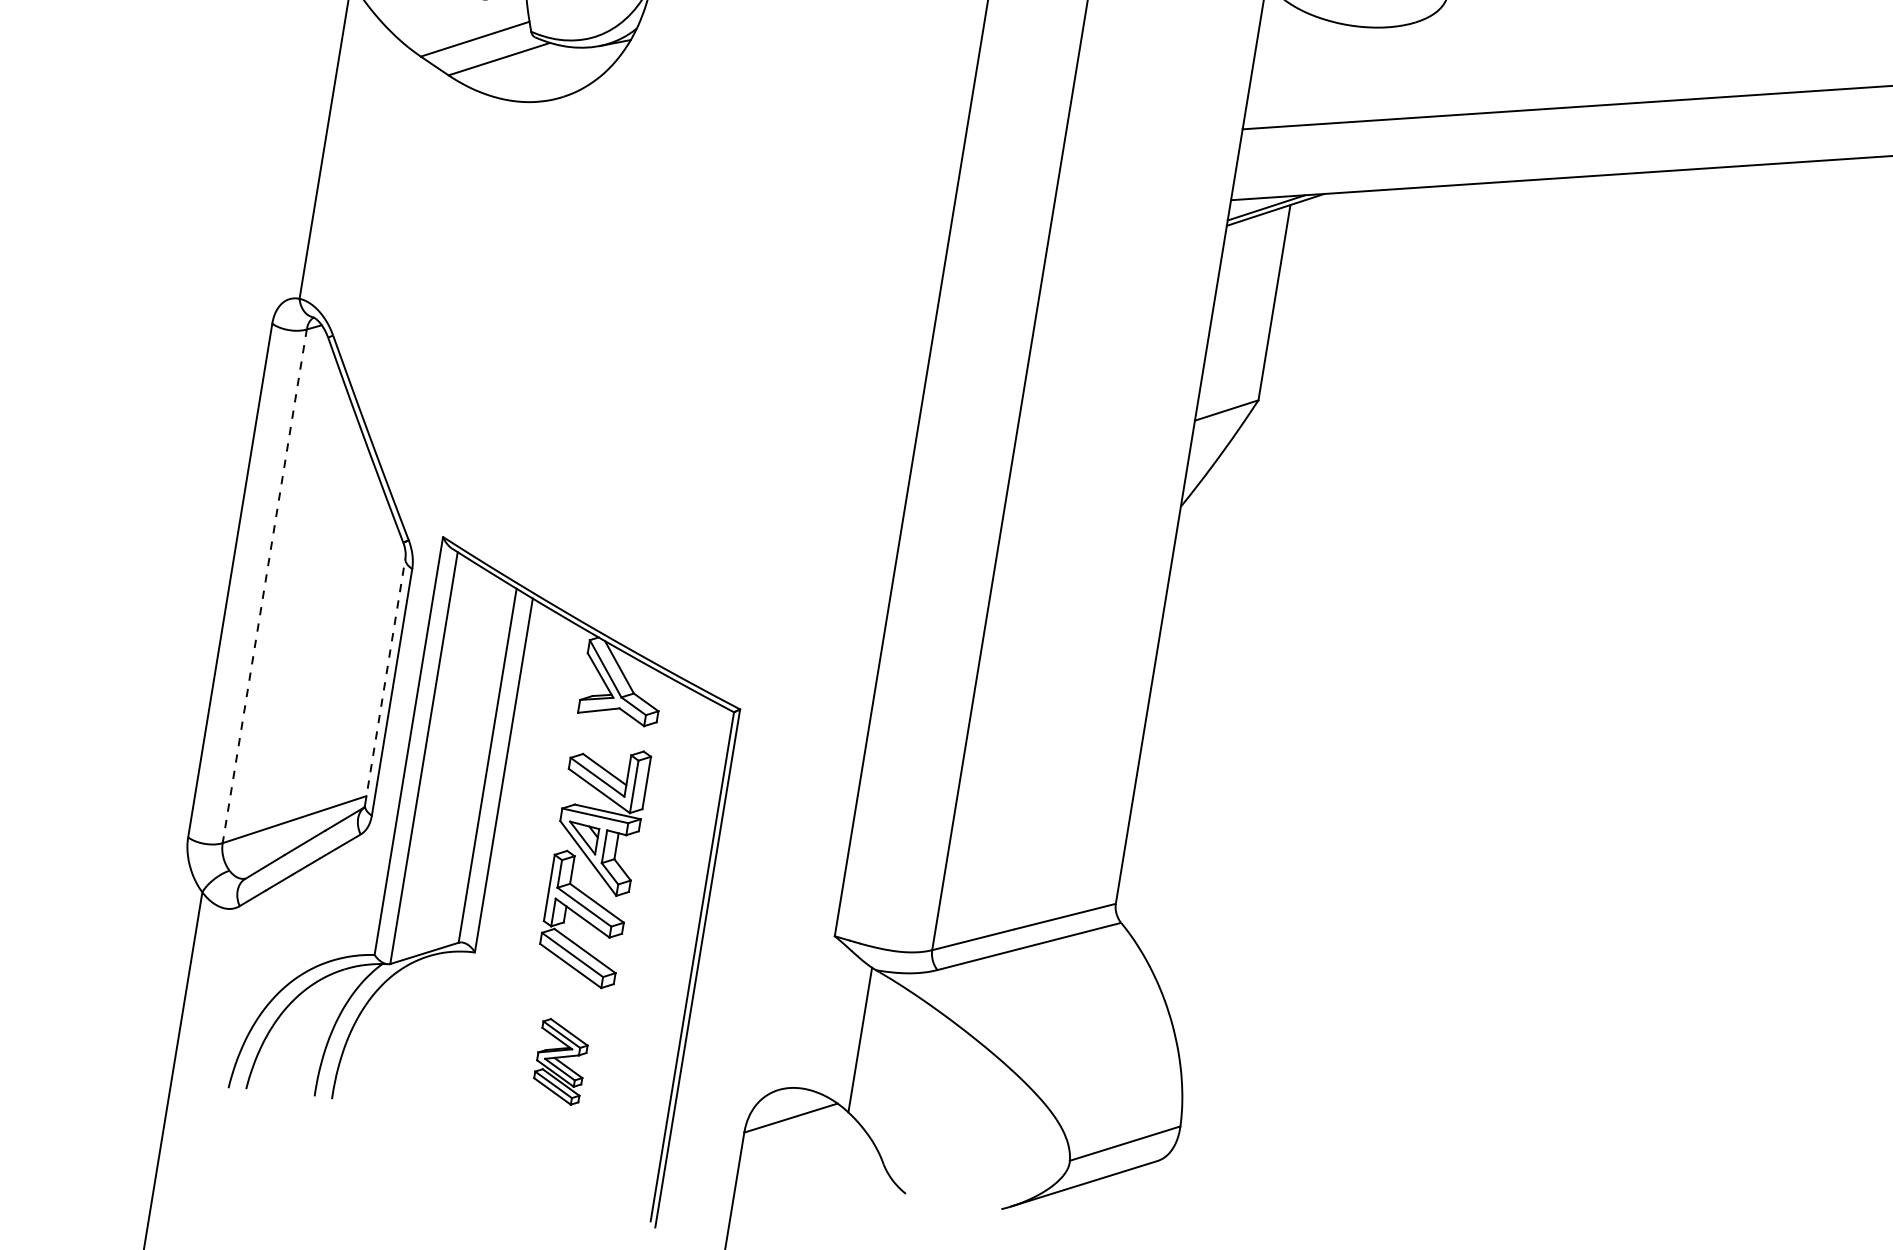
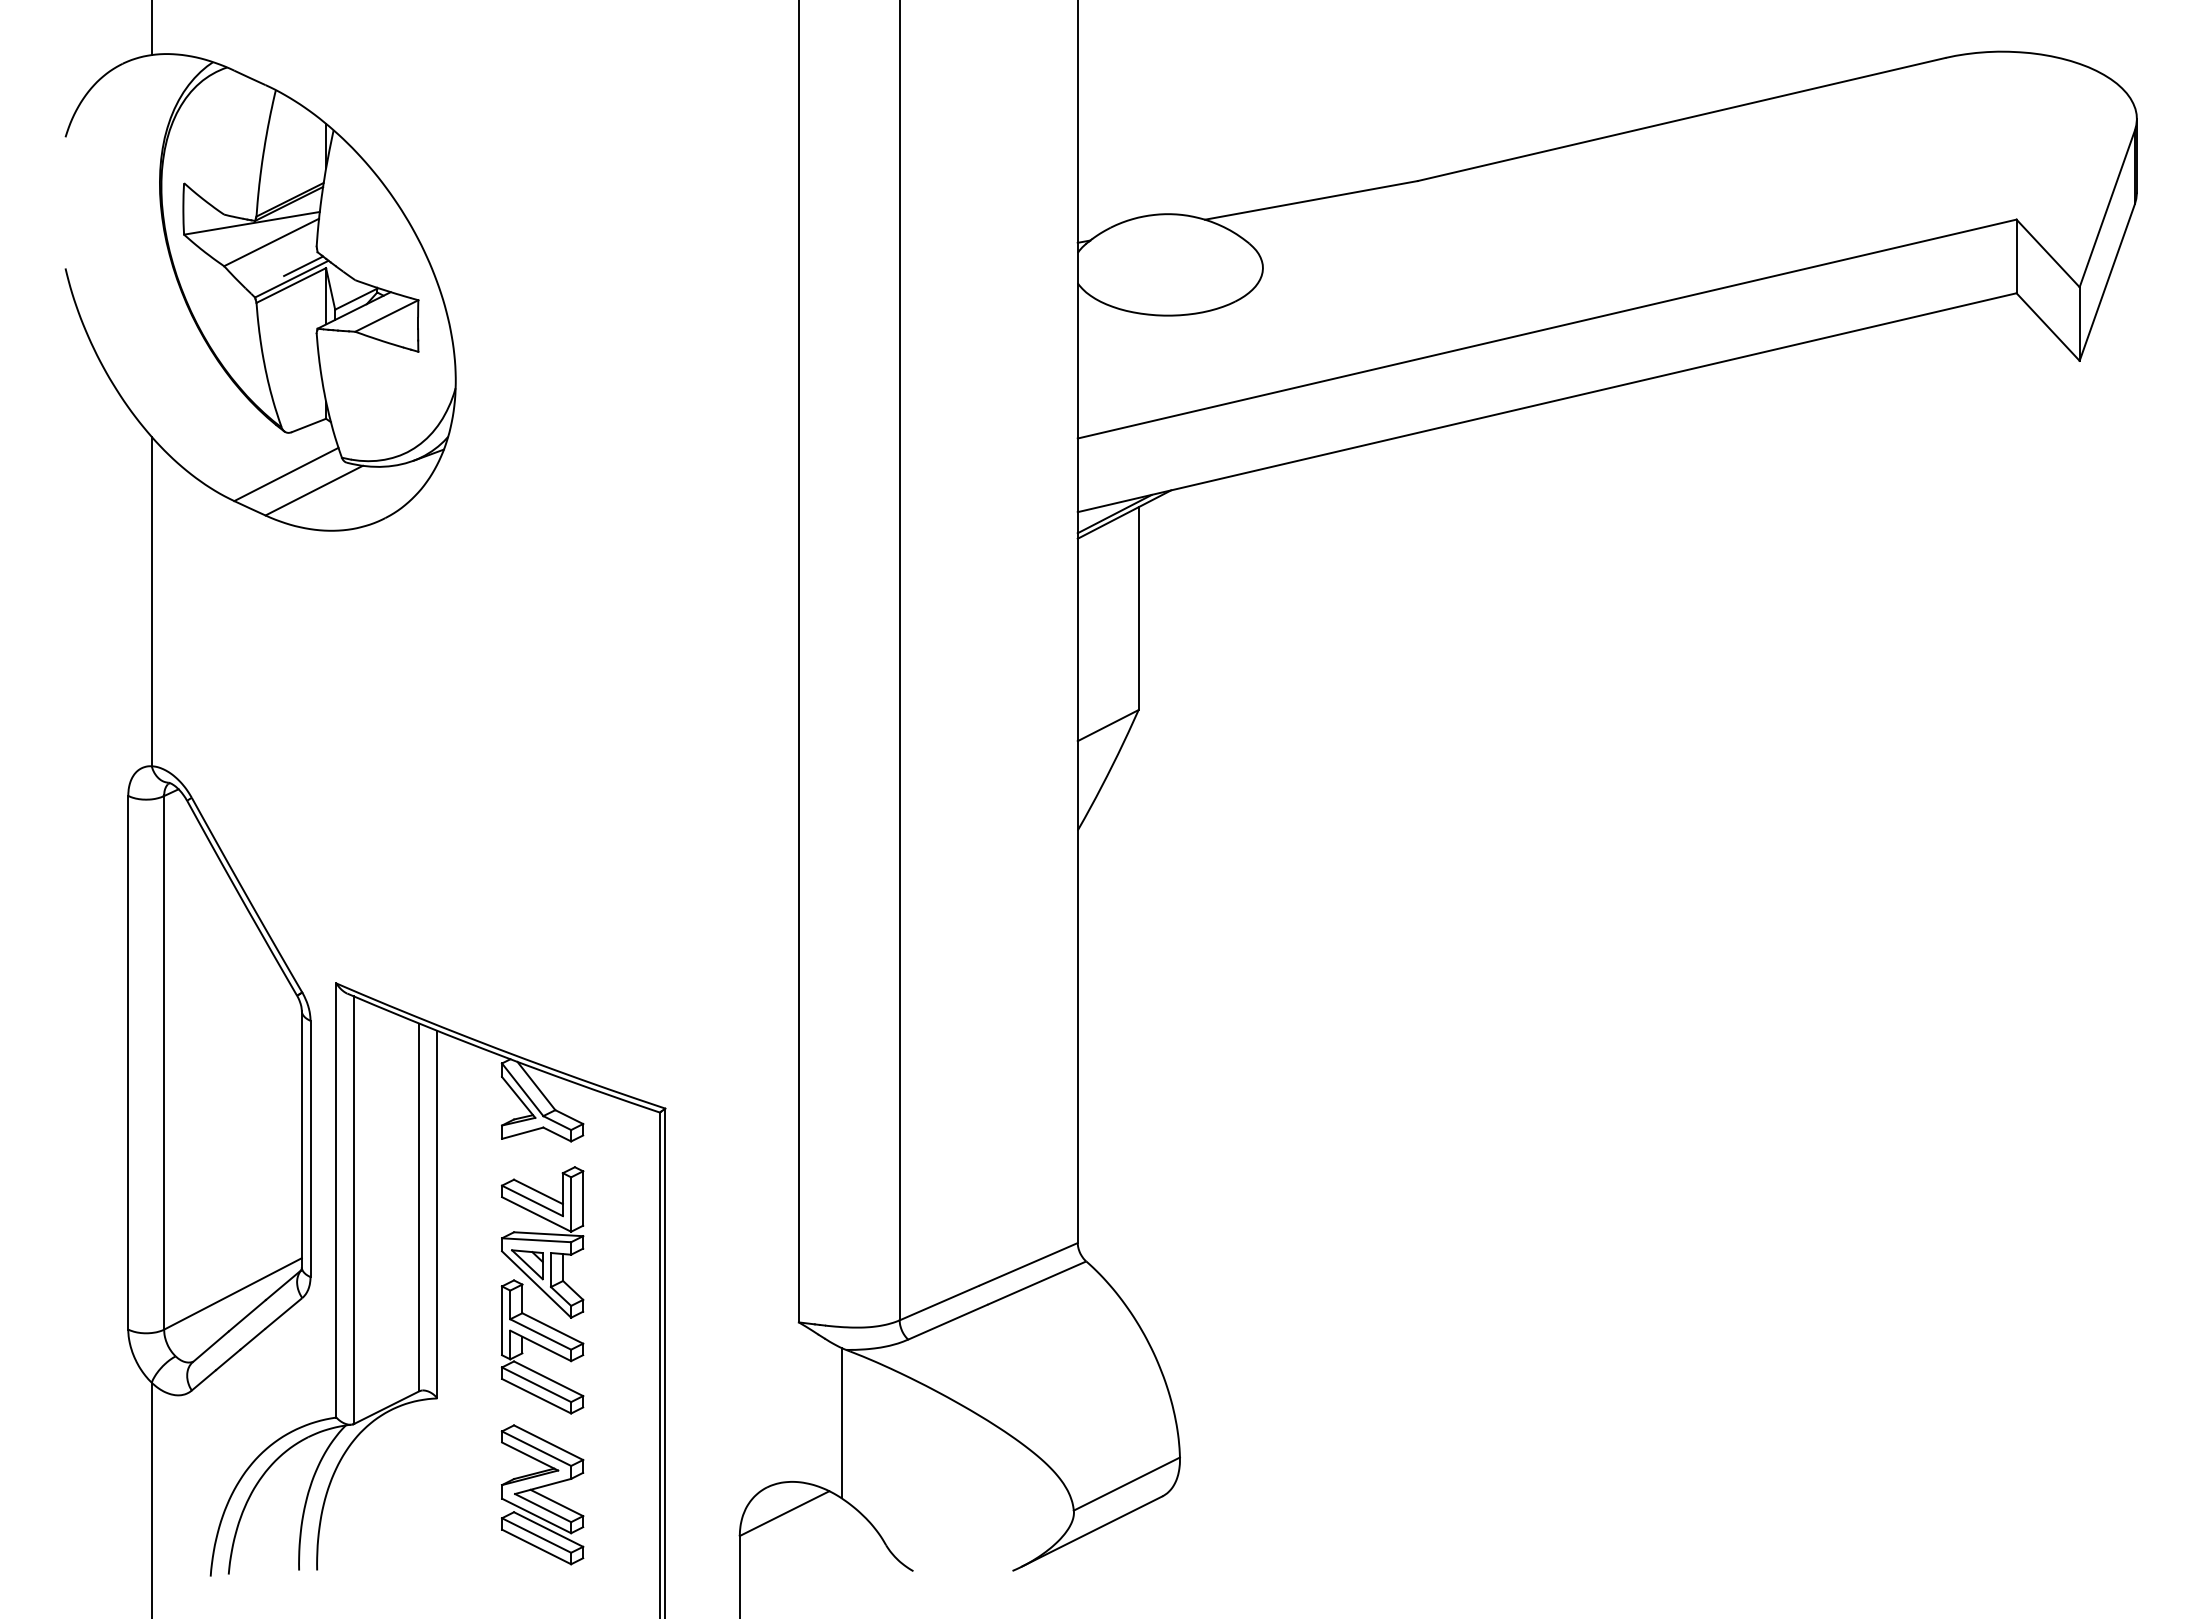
line: (265, 586) -> (164, 1062), dashed -> solid
line: (385, 680) -> (301, 1138), dashed -> solid
part: (560, 1061) -> (542, 1494), size x1.67

